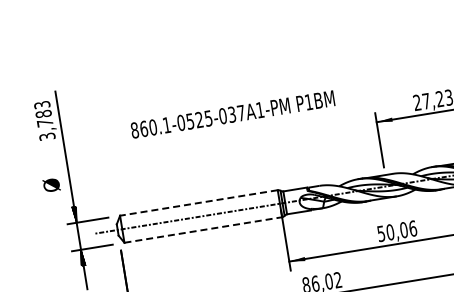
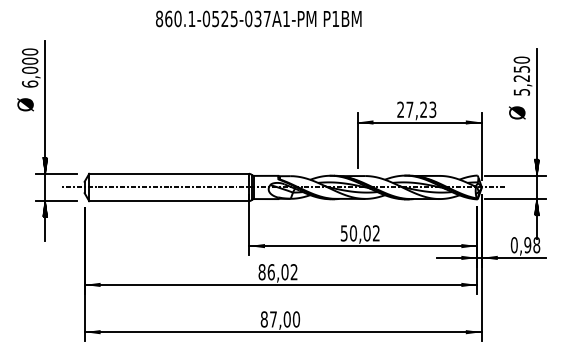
text: (232, 114) -> (258, 18), moved
text: (44, 120) -> (29, 67), 3,783 -> 6,000
text: (51, 185) -> (25, 104), moved
line: (199, 202) -> (169, 173), dashed -> solid
text: (413, 228) -> (376, 233), 50,06 -> 50,02
line: (203, 230) -> (169, 201), dashed -> solid

